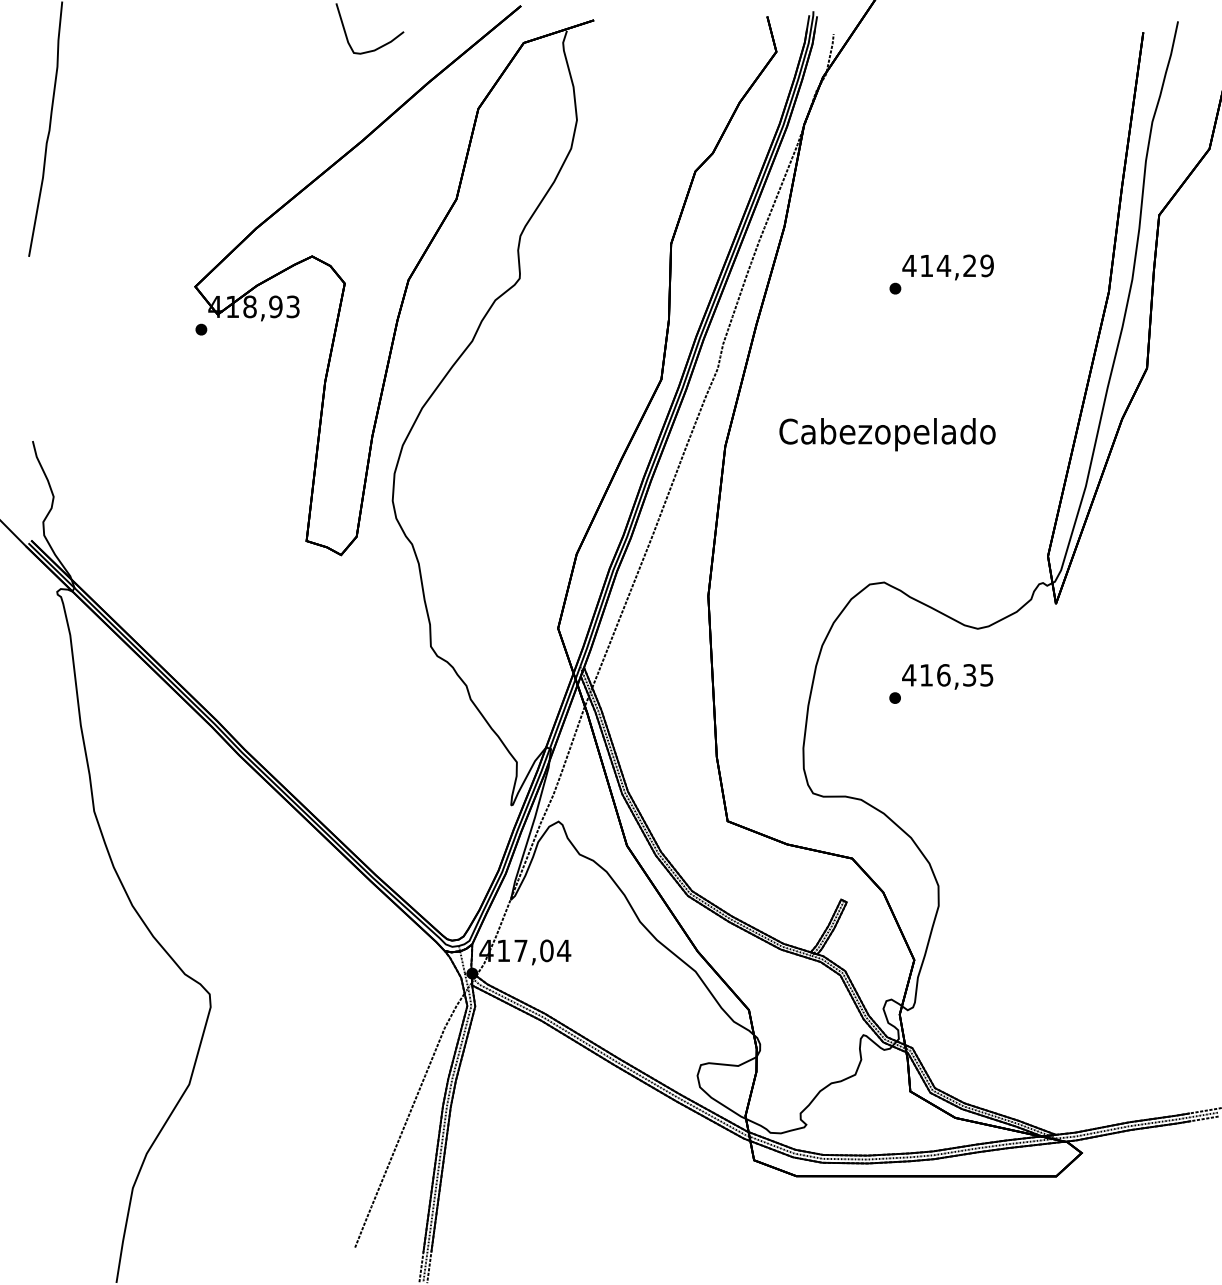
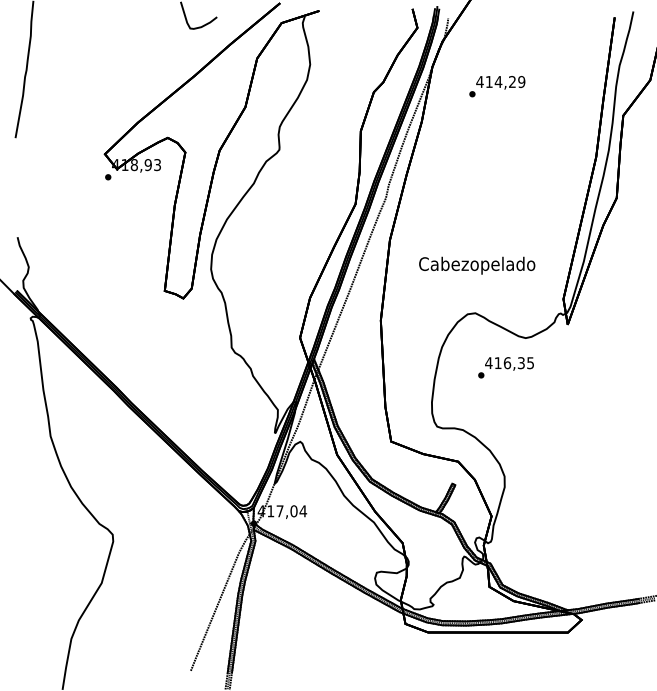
text: (942, 274) -> (497, 86), moved
text: (888, 434) -> (477, 265), moved

